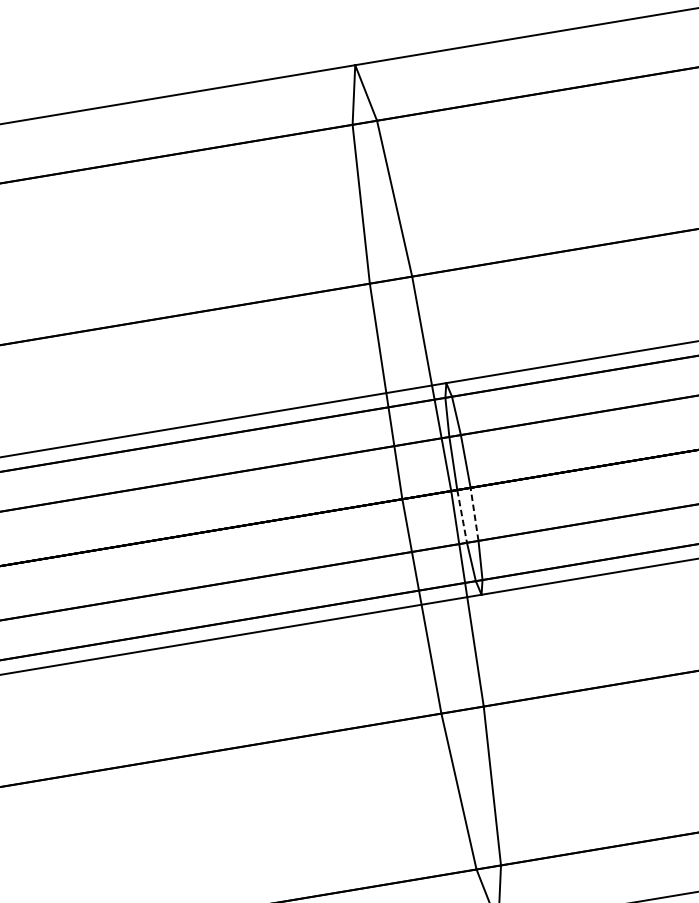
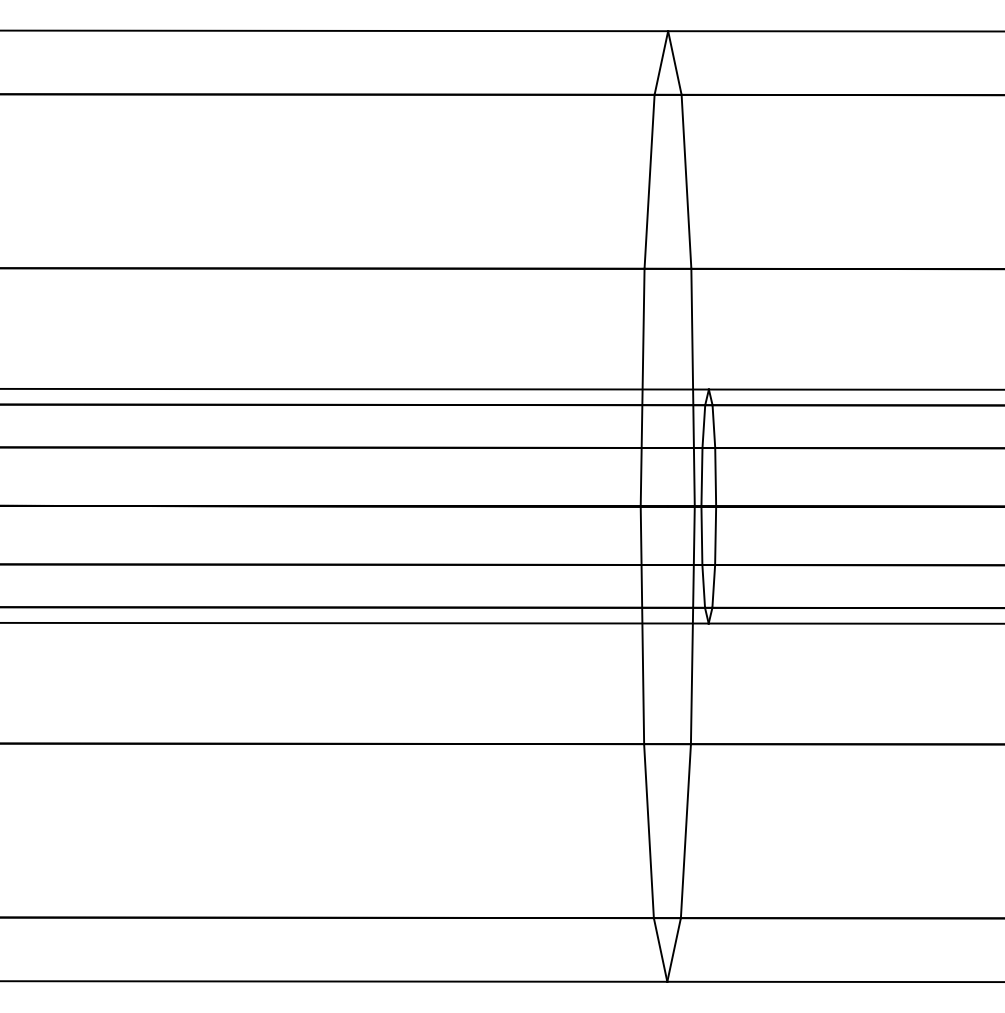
line: (474, 514) -> (715, 535), dashed -> solid
line: (461, 517) -> (701, 536), dashed -> solid

